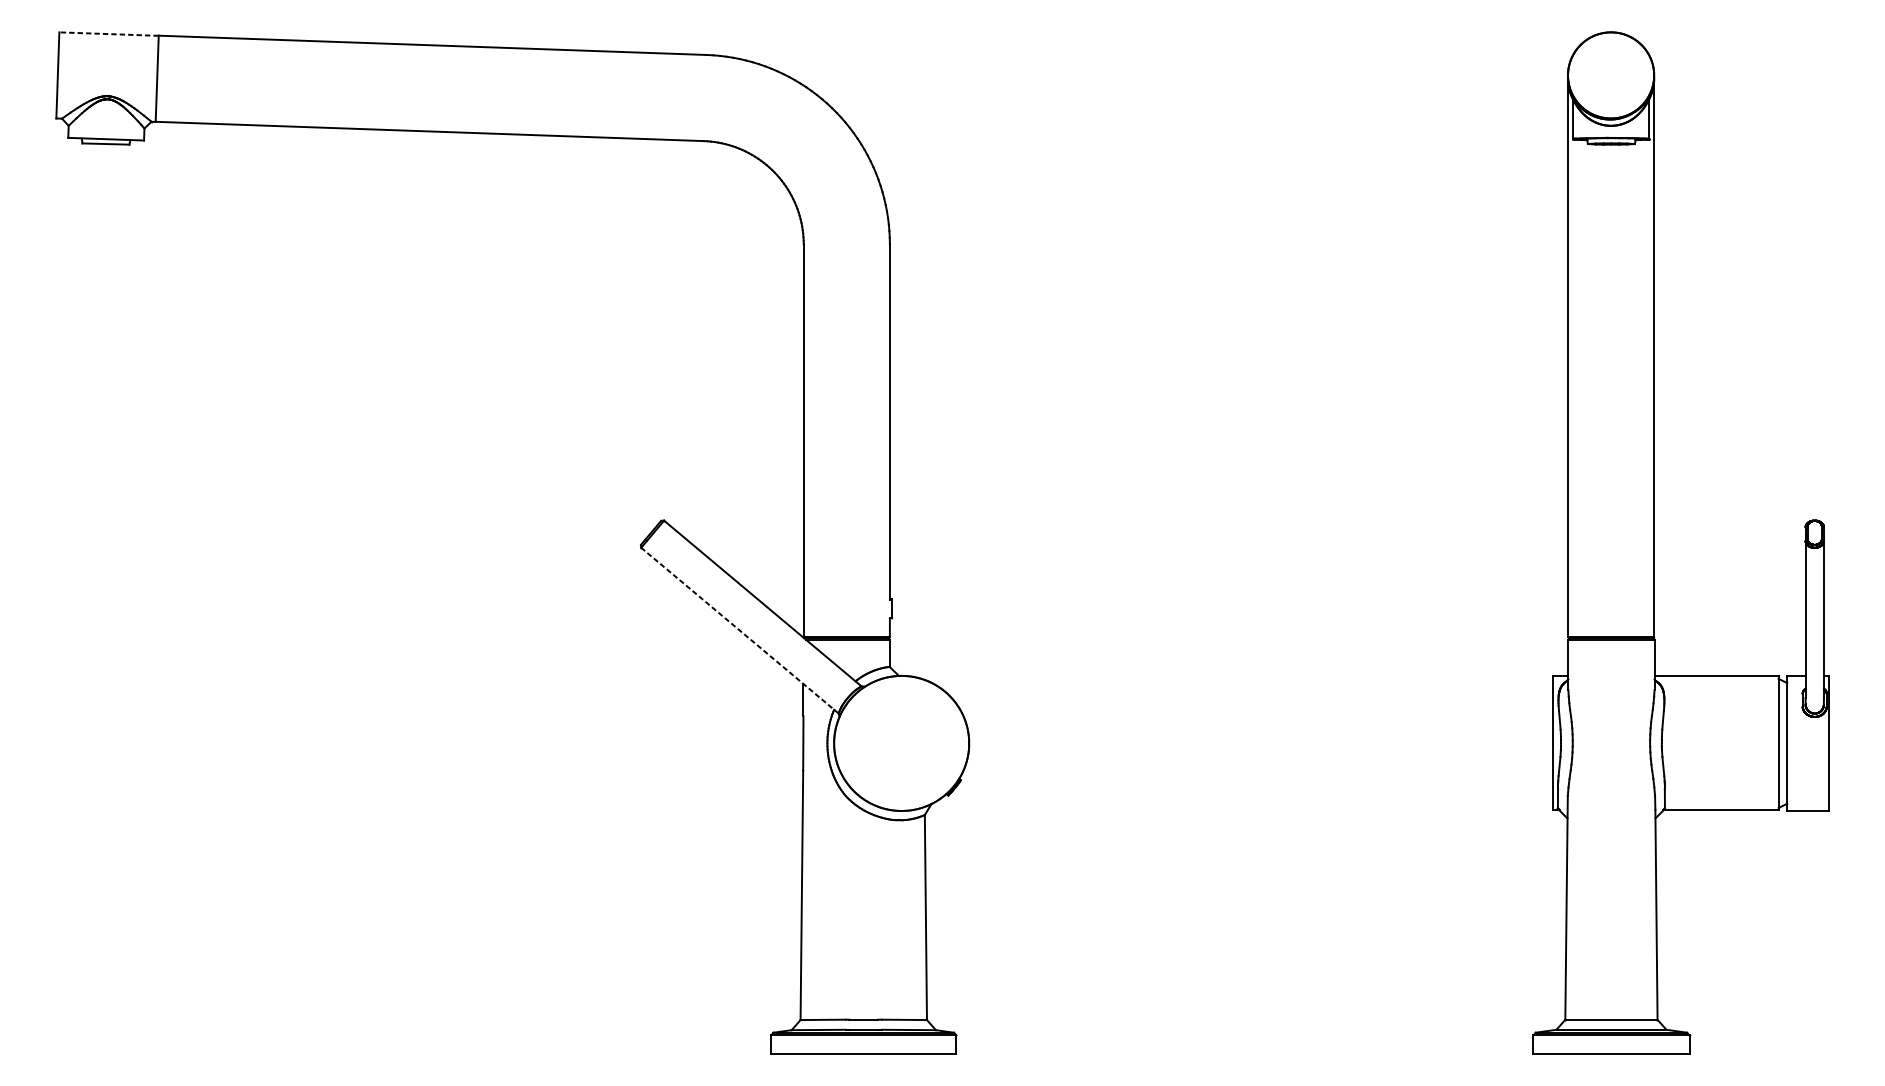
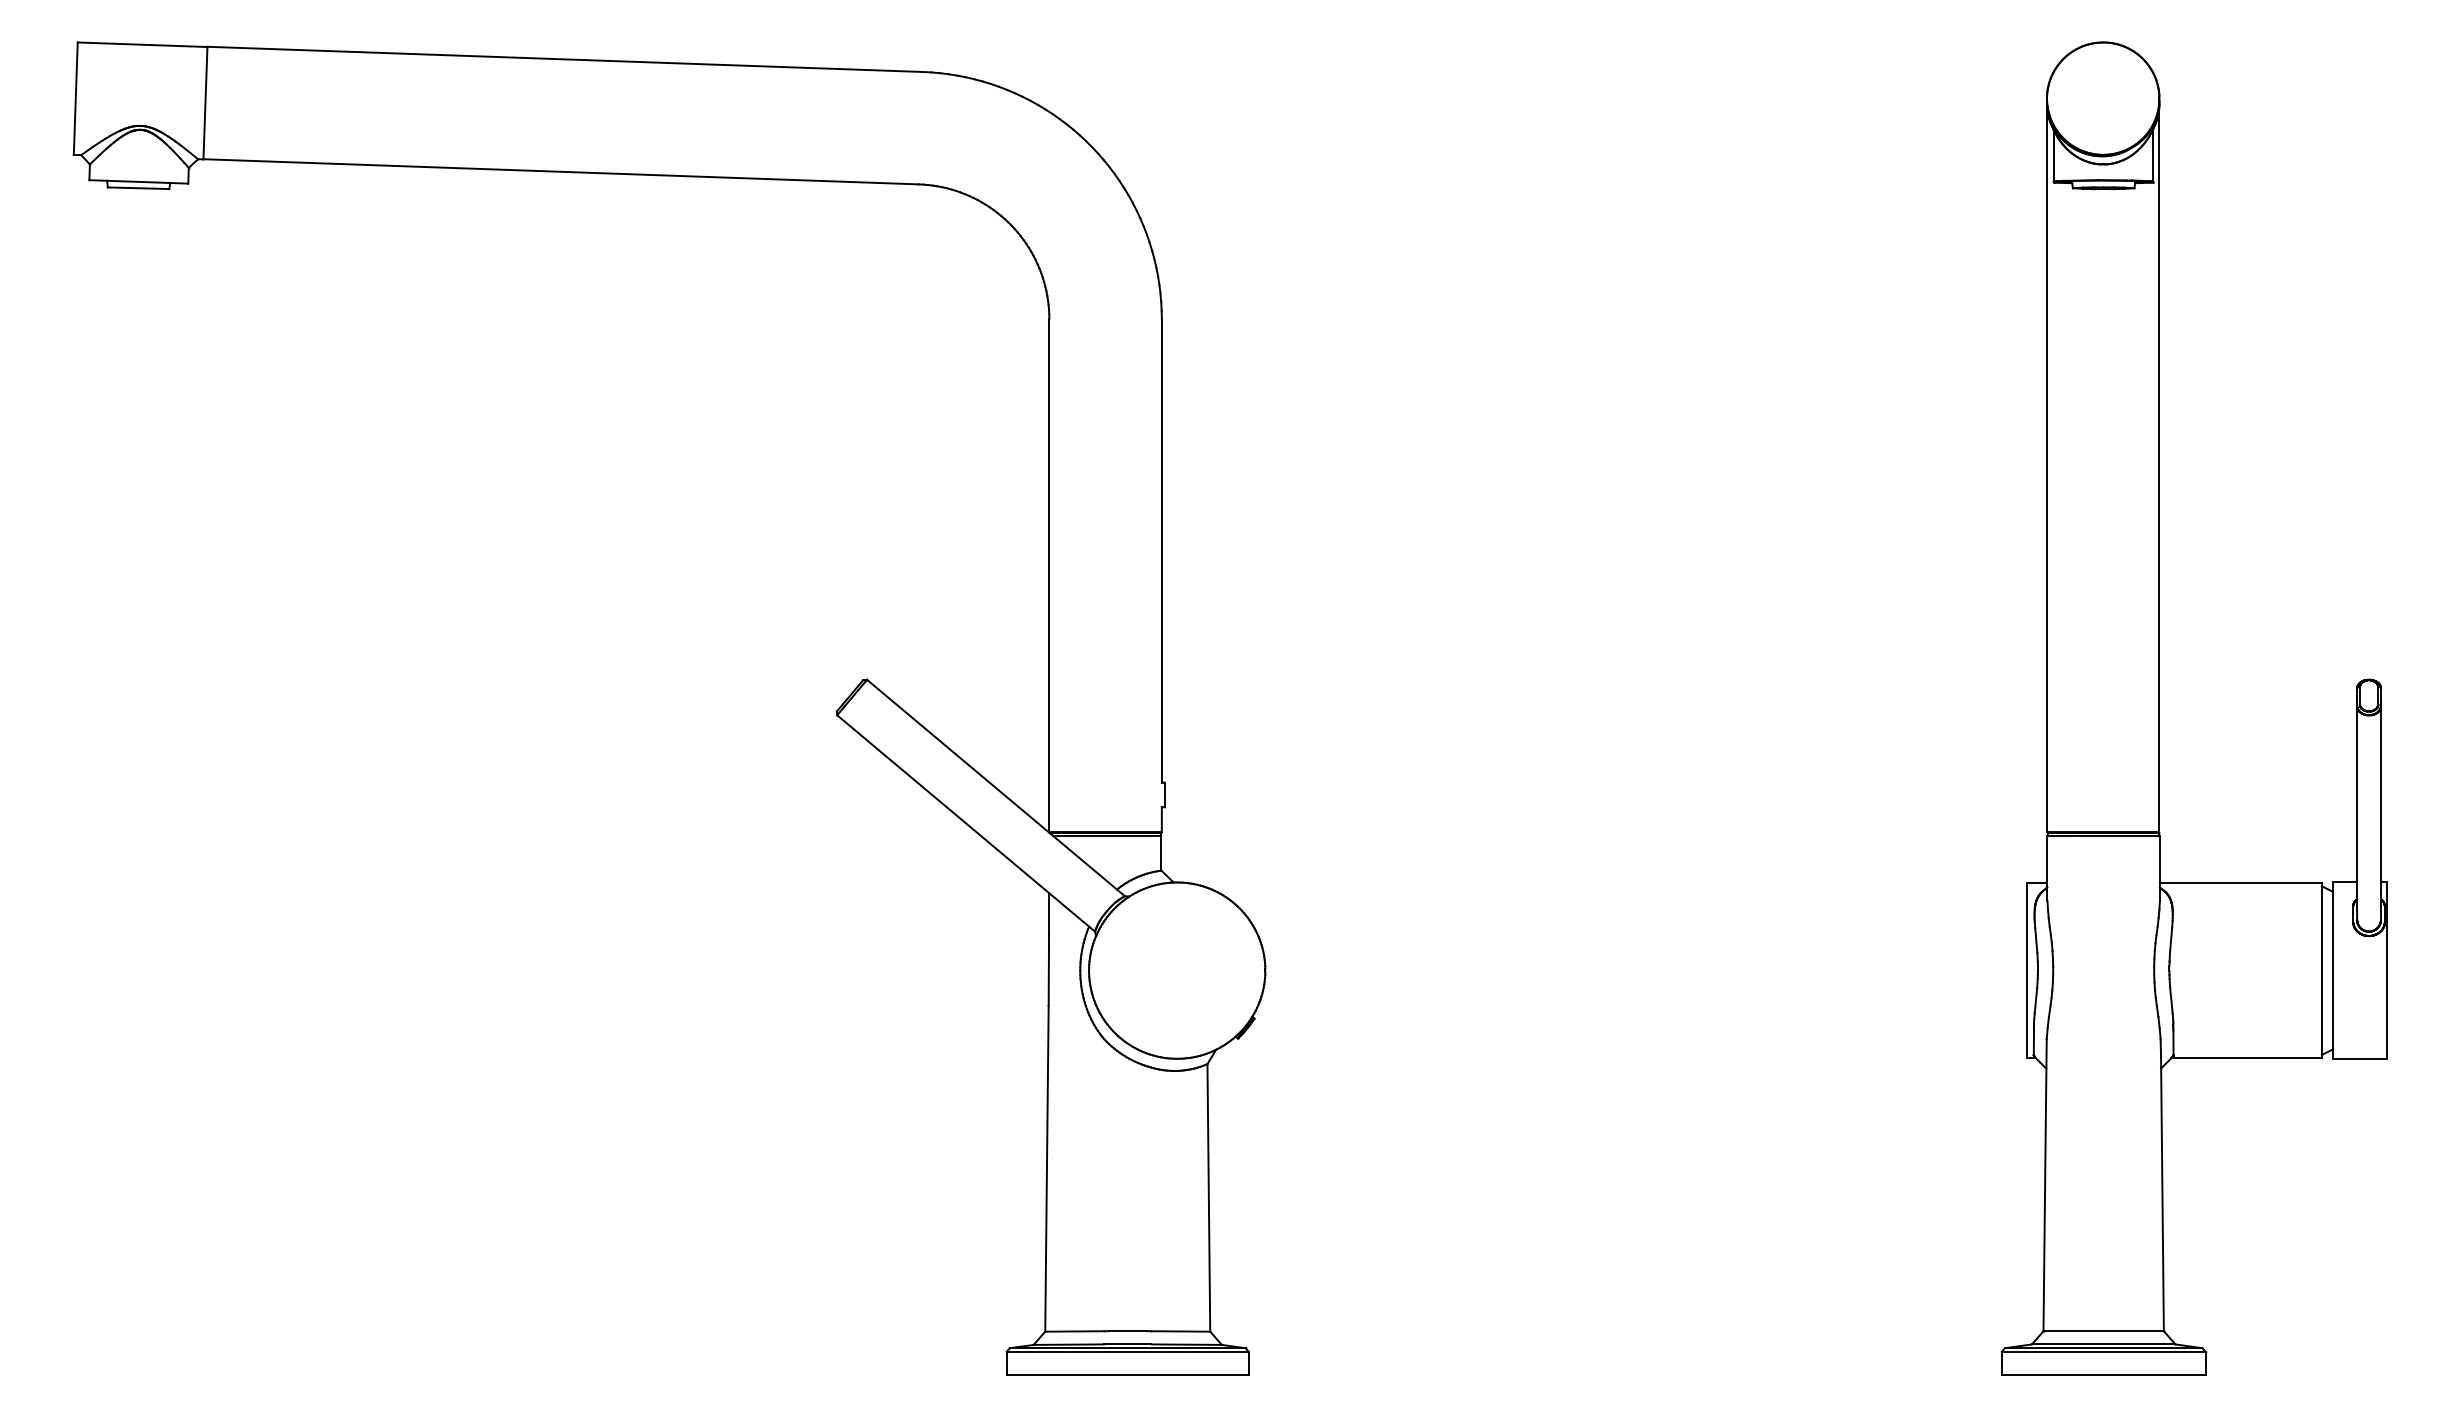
line: (108, 33) -> (142, 44), dashed -> solid
line: (739, 630) -> (965, 823), dashed -> solid

